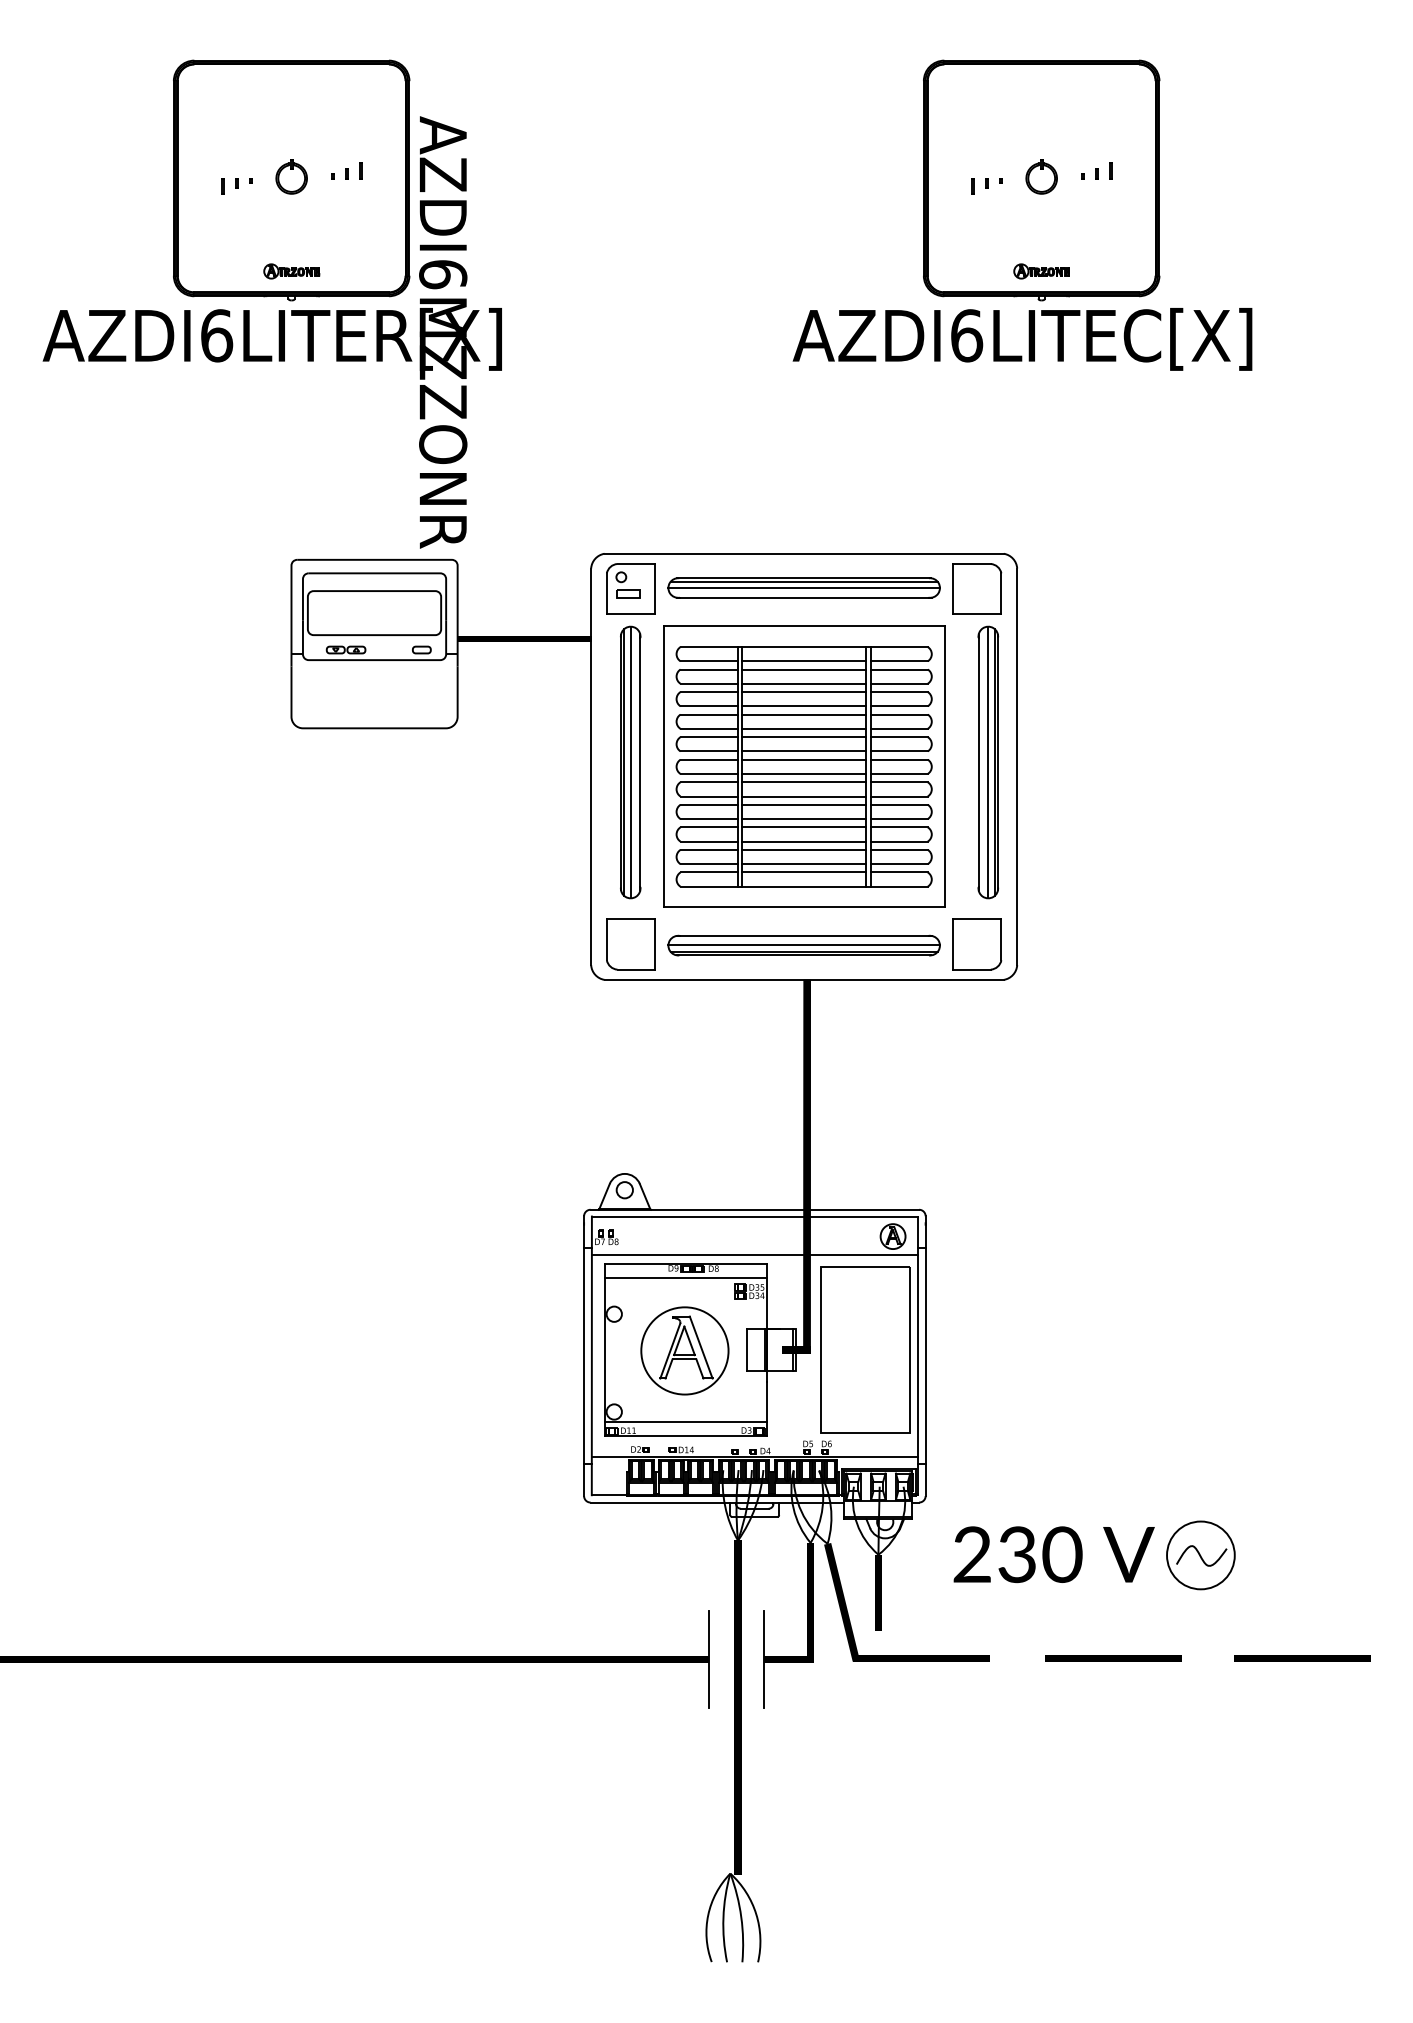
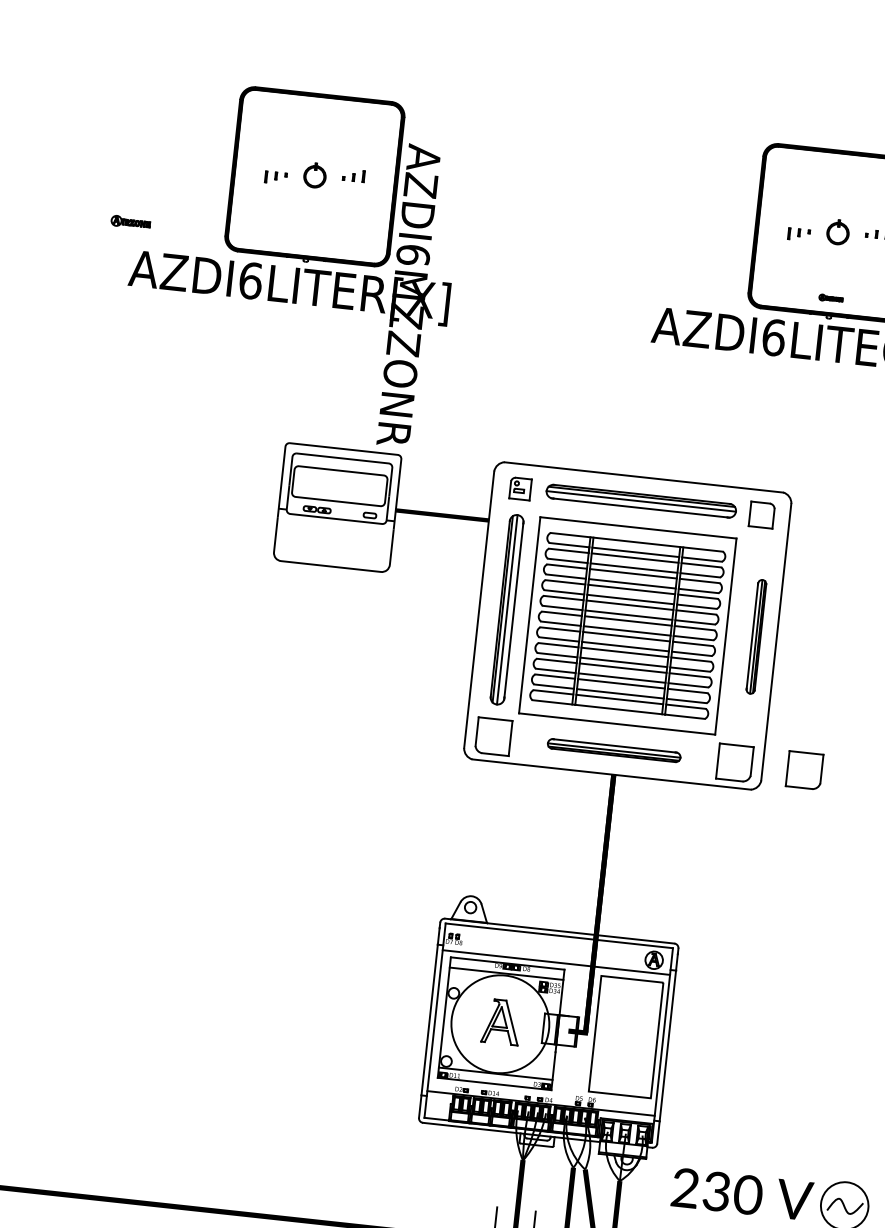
part: (291, 271) -> (130, 222), moved
part: (1041, 271) -> (830, 298), size x0.6
part: (630, 588) -> (520, 488), size x0.6
part: (977, 588) -> (762, 514), size x0.7
part: (987, 762) -> (755, 636), size x0.6
part: (1077, 944) -> (804, 770), added
part: (803, 945) -> (613, 750), size x0.7
circle: (684, 1350) -> (500, 1023), size x1.6

